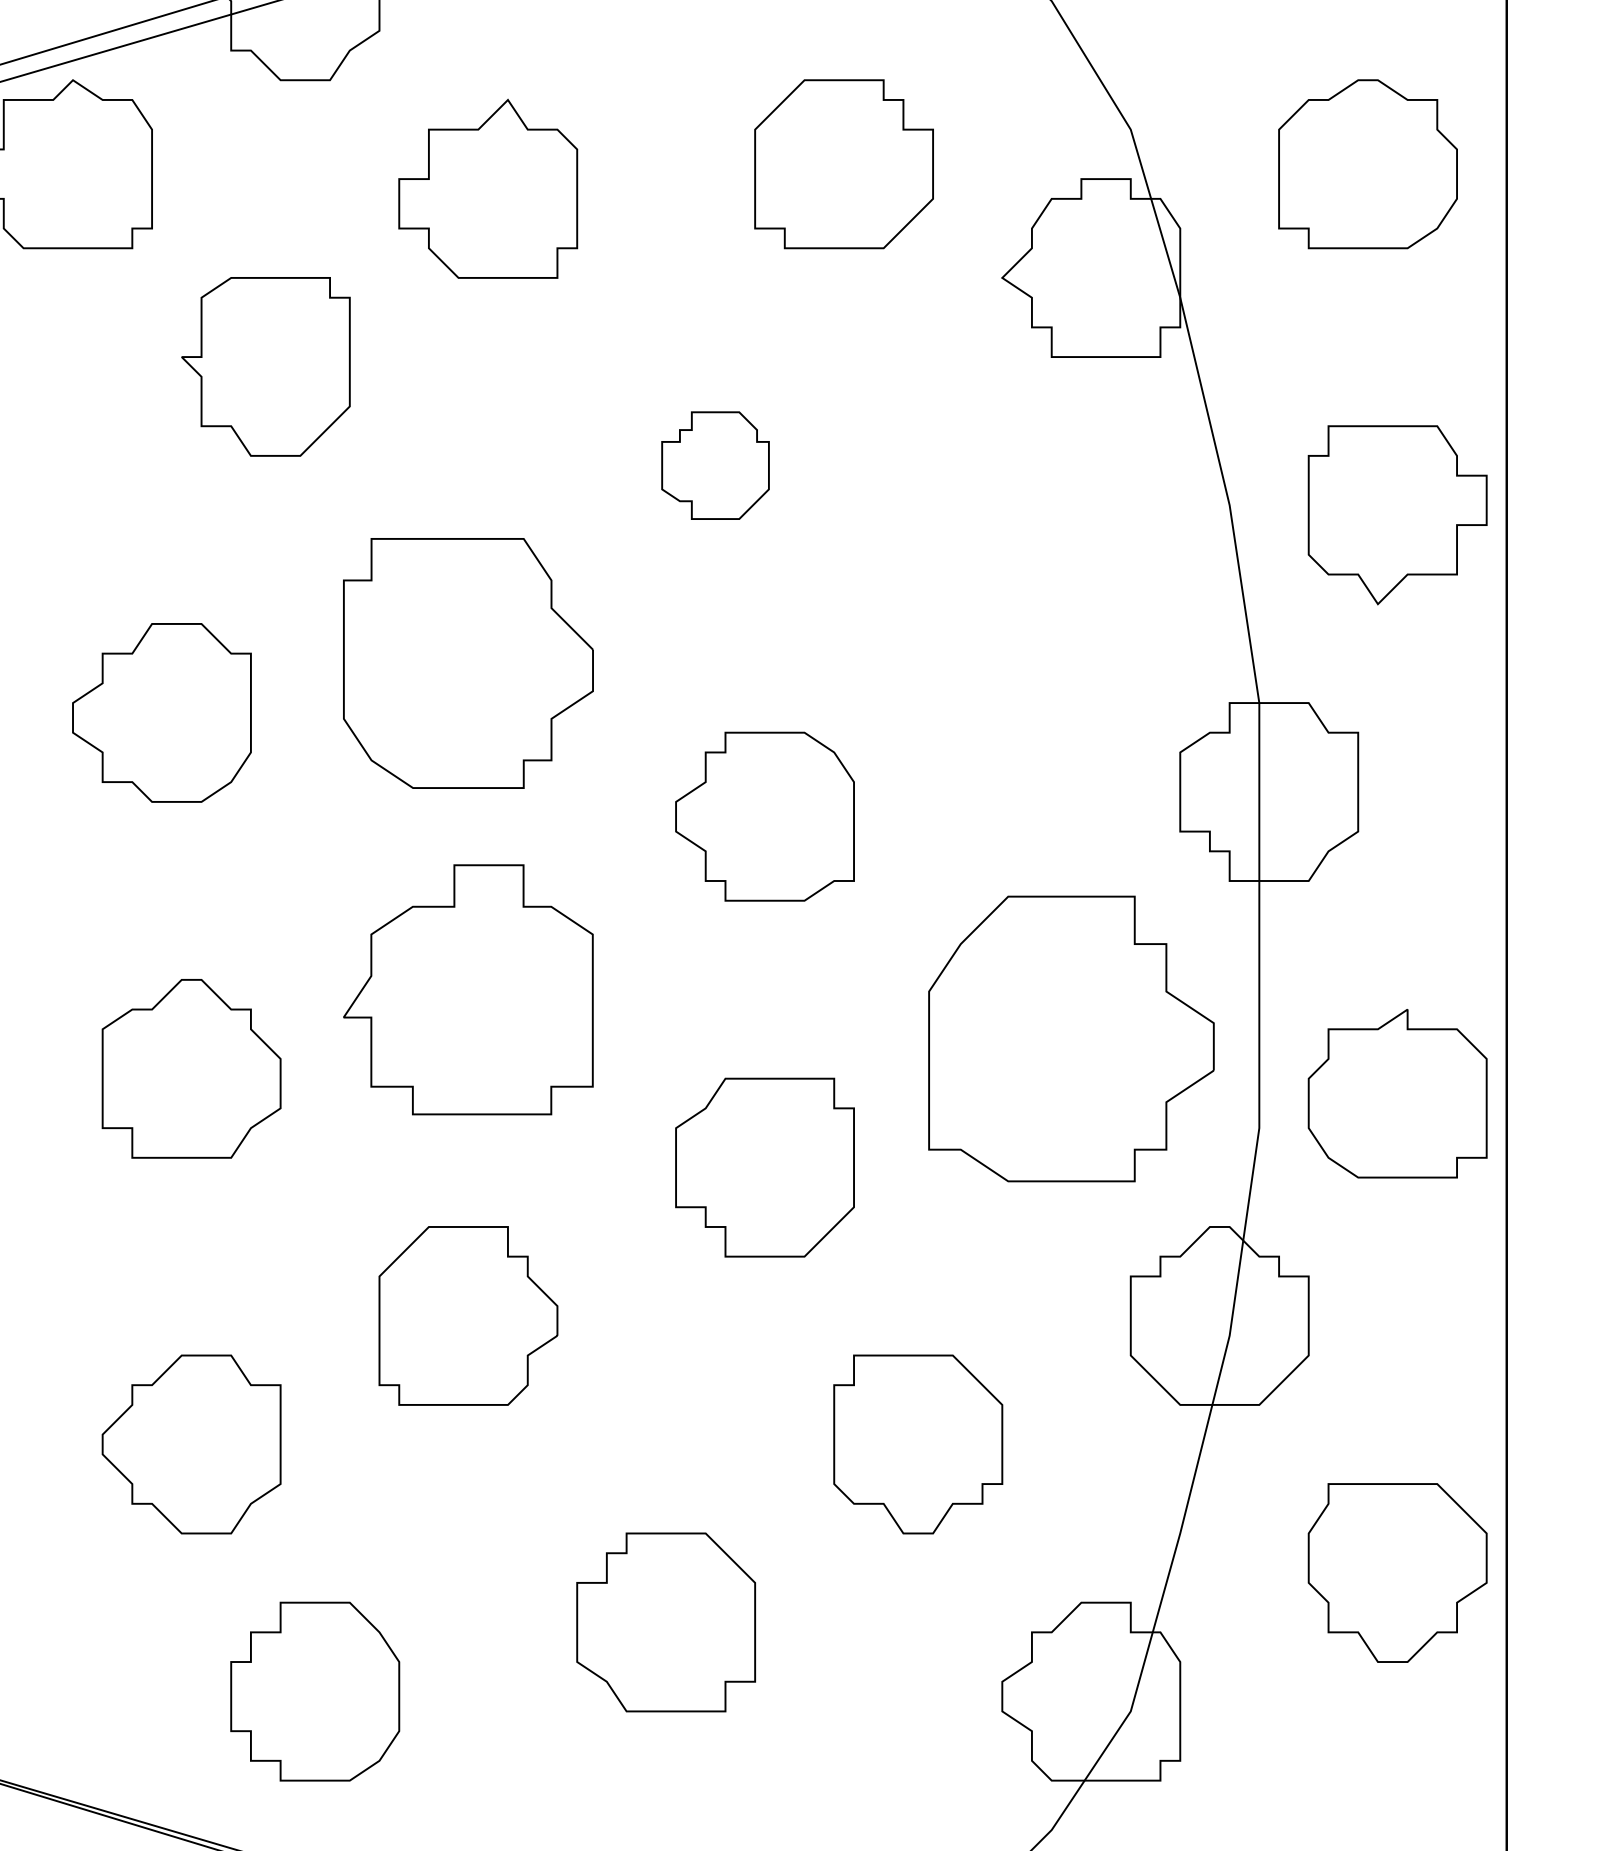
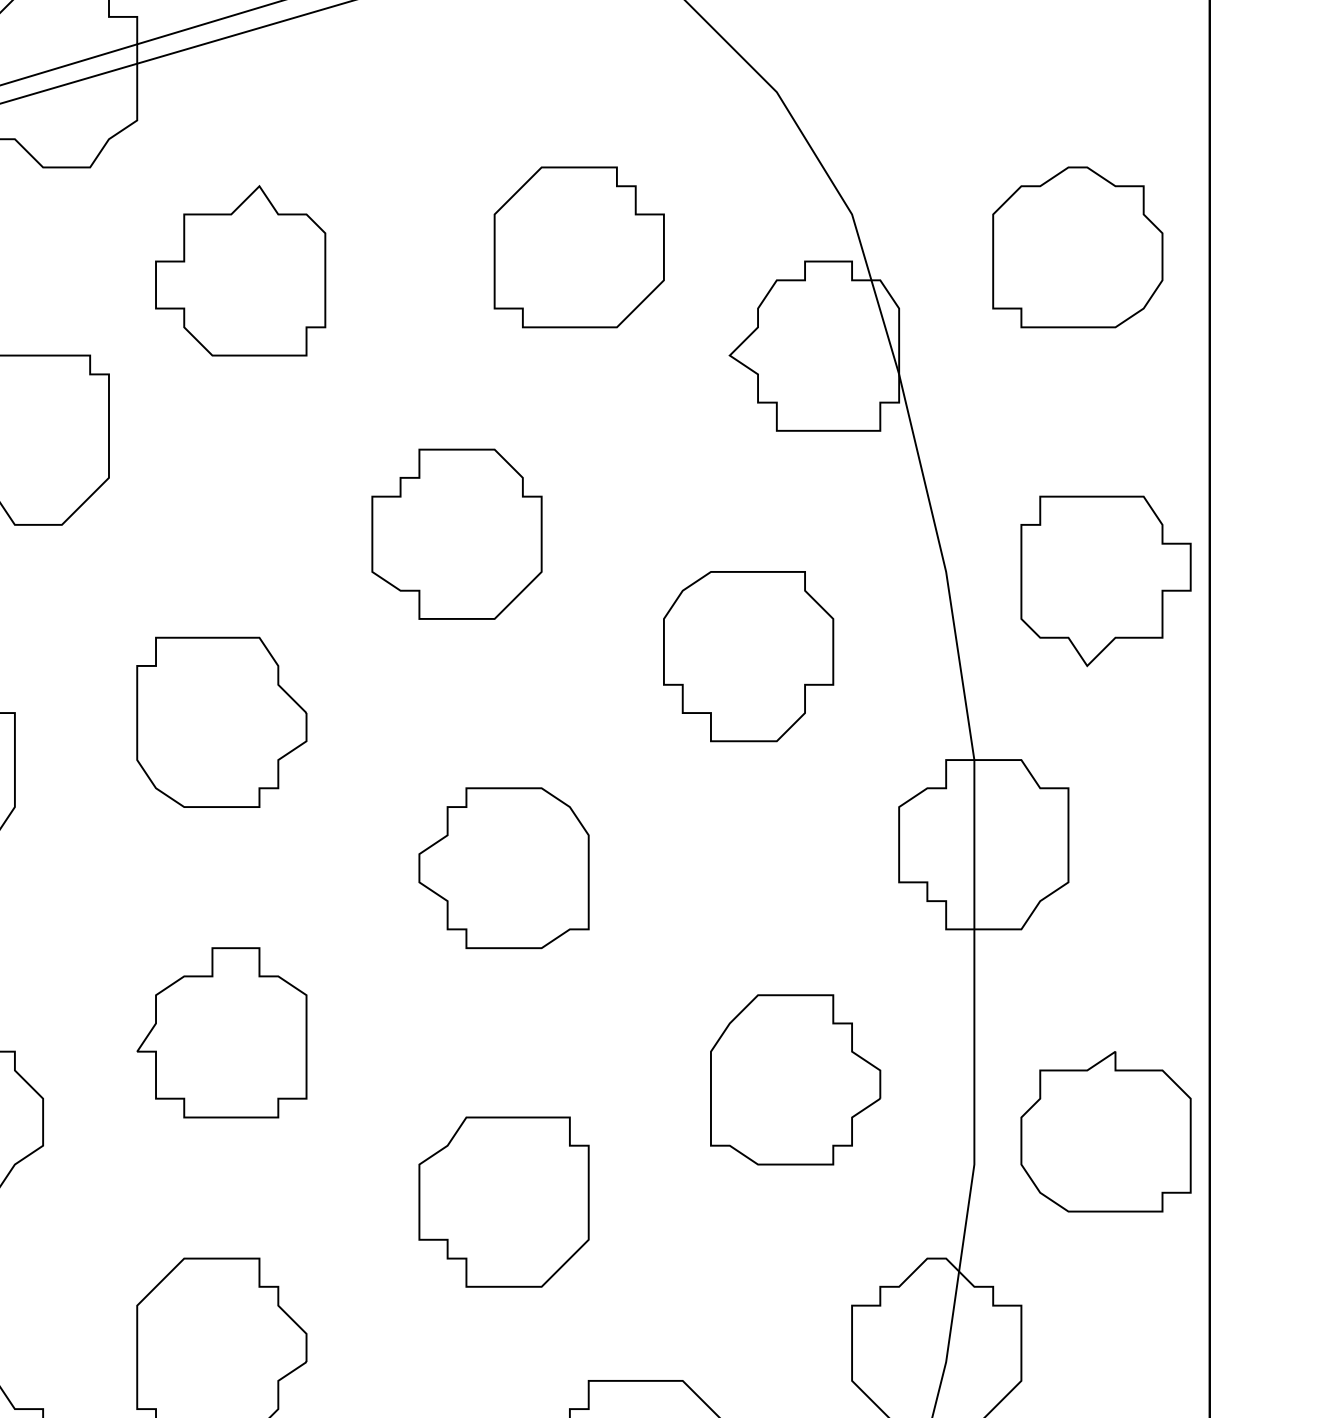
part: (715, 465) -> (456, 534), size x1.67
part: (1021, 594) -> (748, 656), added
part: (468, 663) -> (221, 722), size x0.71
part: (468, 989) -> (221, 1032), size x0.71
part: (1071, 1039) -> (795, 1080), size x0.62

